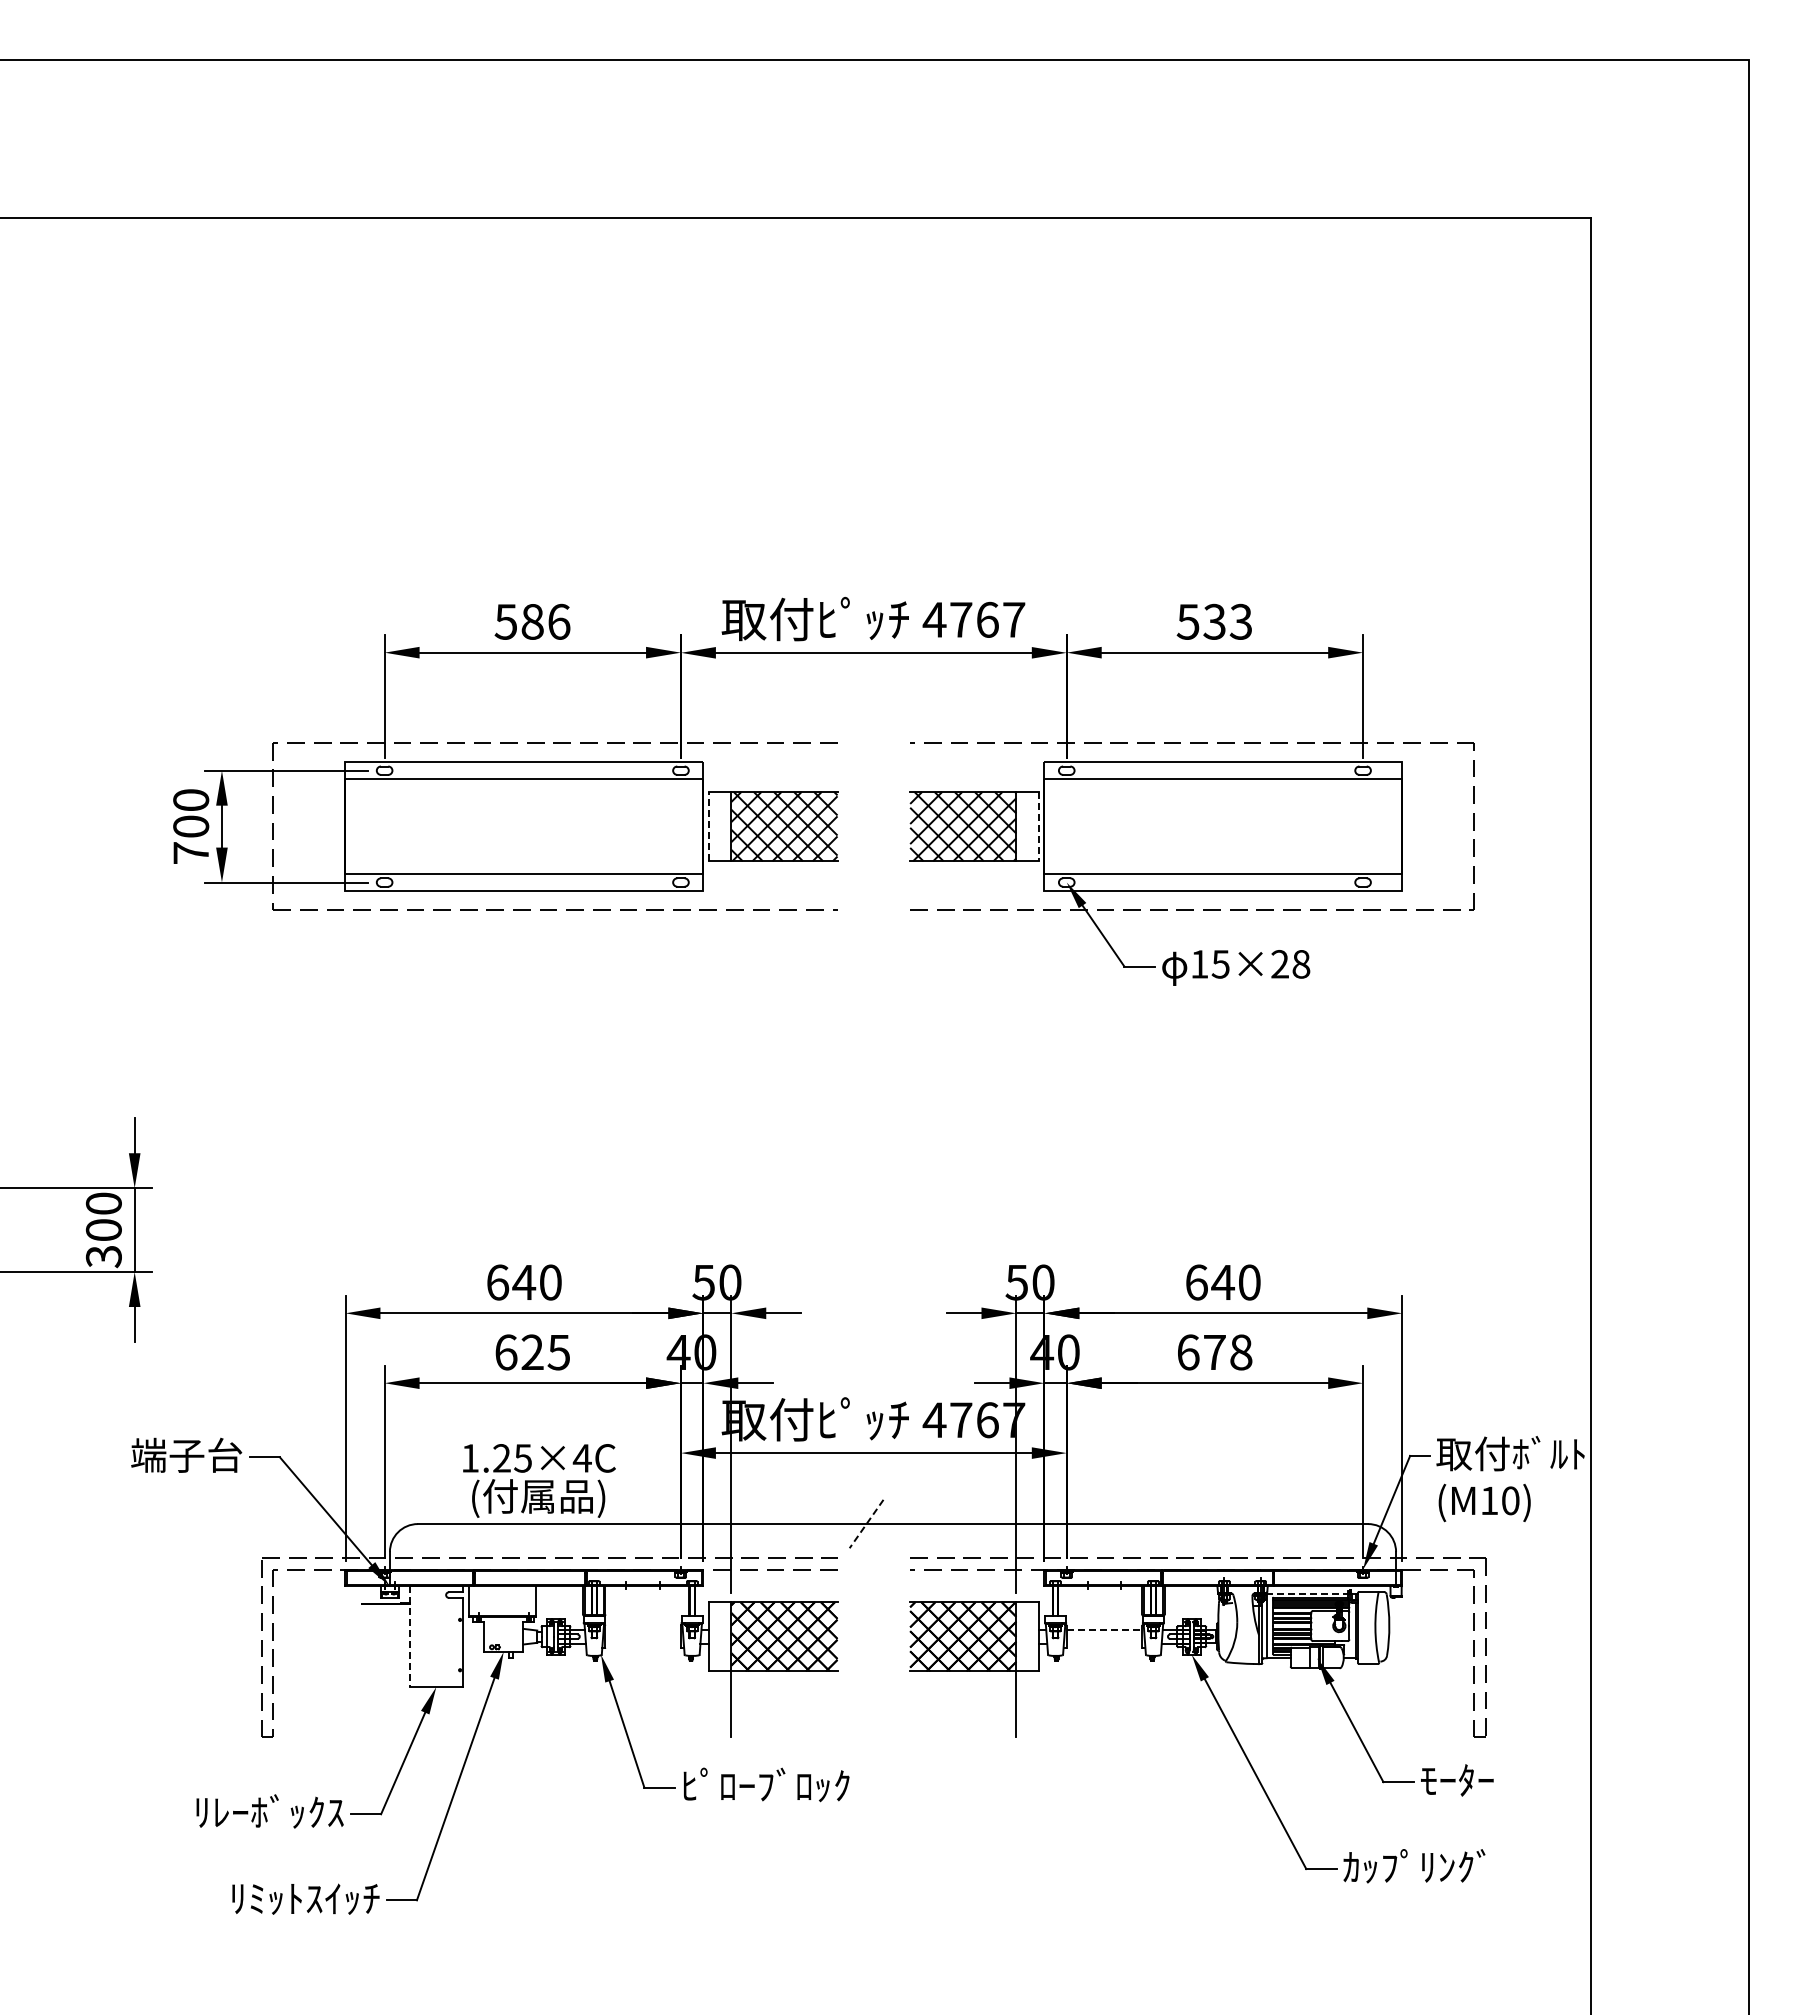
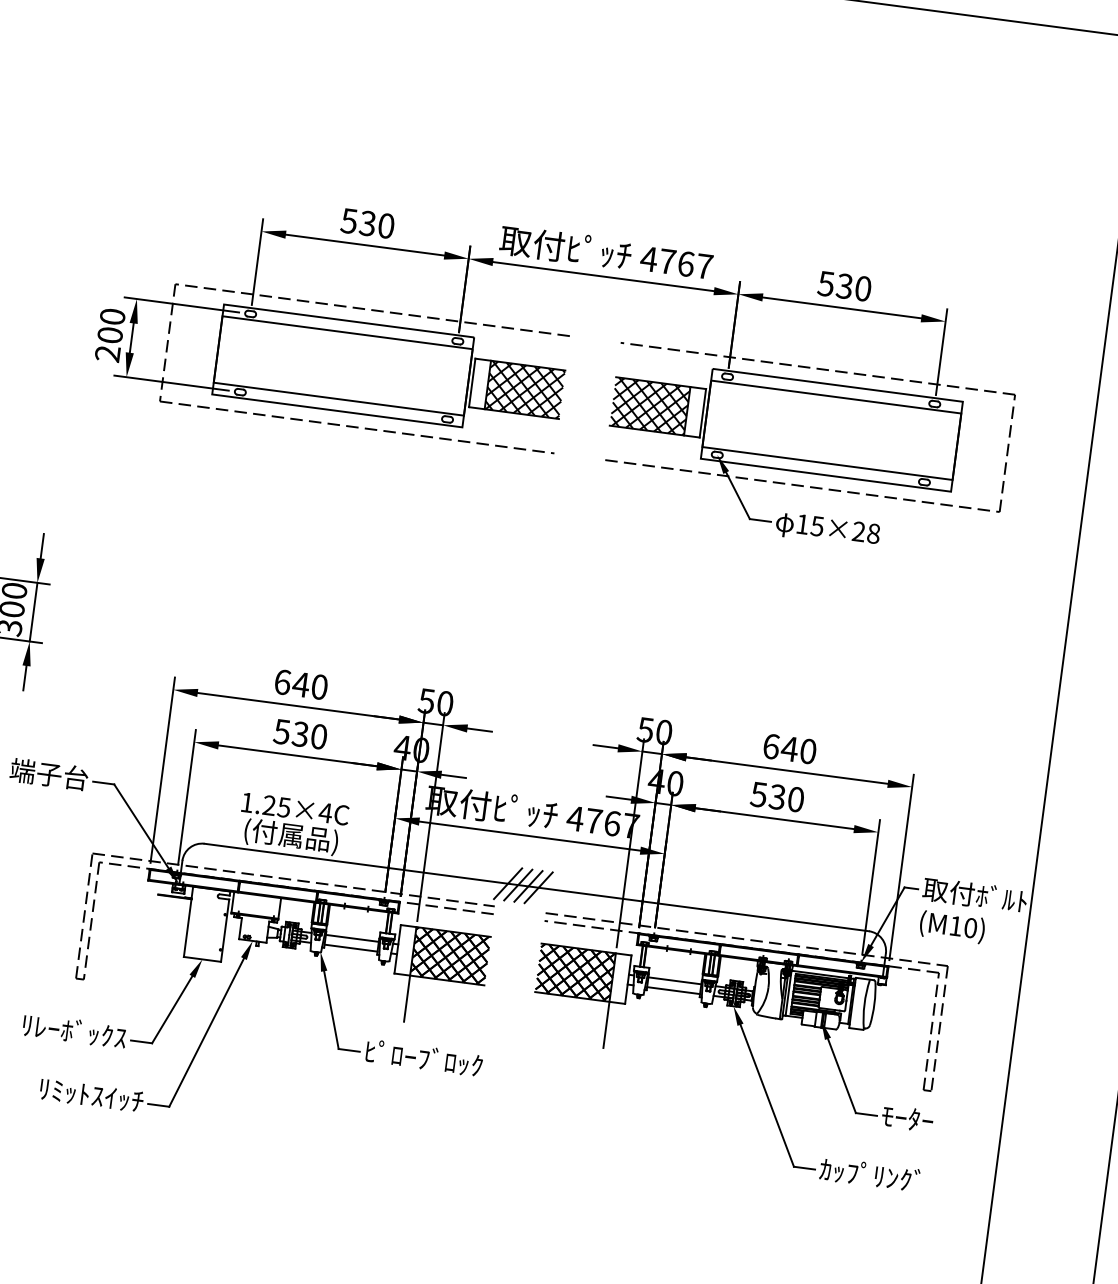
text: (545, 621) -> (376, 224), 586 -> 530
text: (1240, 621) -> (862, 288), 533 -> 530
line: (708, 826) -> (471, 382), dashed -> solid
line: (1038, 826) -> (702, 413), dashed -> solid
text: (190, 853) -> (107, 354), 700 -> 200
text: (532, 1352) -> (300, 734), 625 -> 530
text: (1214, 1352) -> (777, 797), 678 -> 530
line: (851, 1523) -> (507, 883), added
line: (881, 1523) -> (528, 886), added
line: (895, 1523) -> (538, 887), added
line: (866, 1524) -> (518, 885), dashed -> solid
line: (1308, 1593) -> (820, 974), dashed -> solid
line: (643, 1629) -> (352, 938), added
line: (1104, 1629) -> (674, 980), dashed -> solid
line: (409, 1637) -> (188, 922), dashed -> solid
line: (643, 1643) -> (351, 948), added
line: (1104, 1643) -> (673, 990), added

